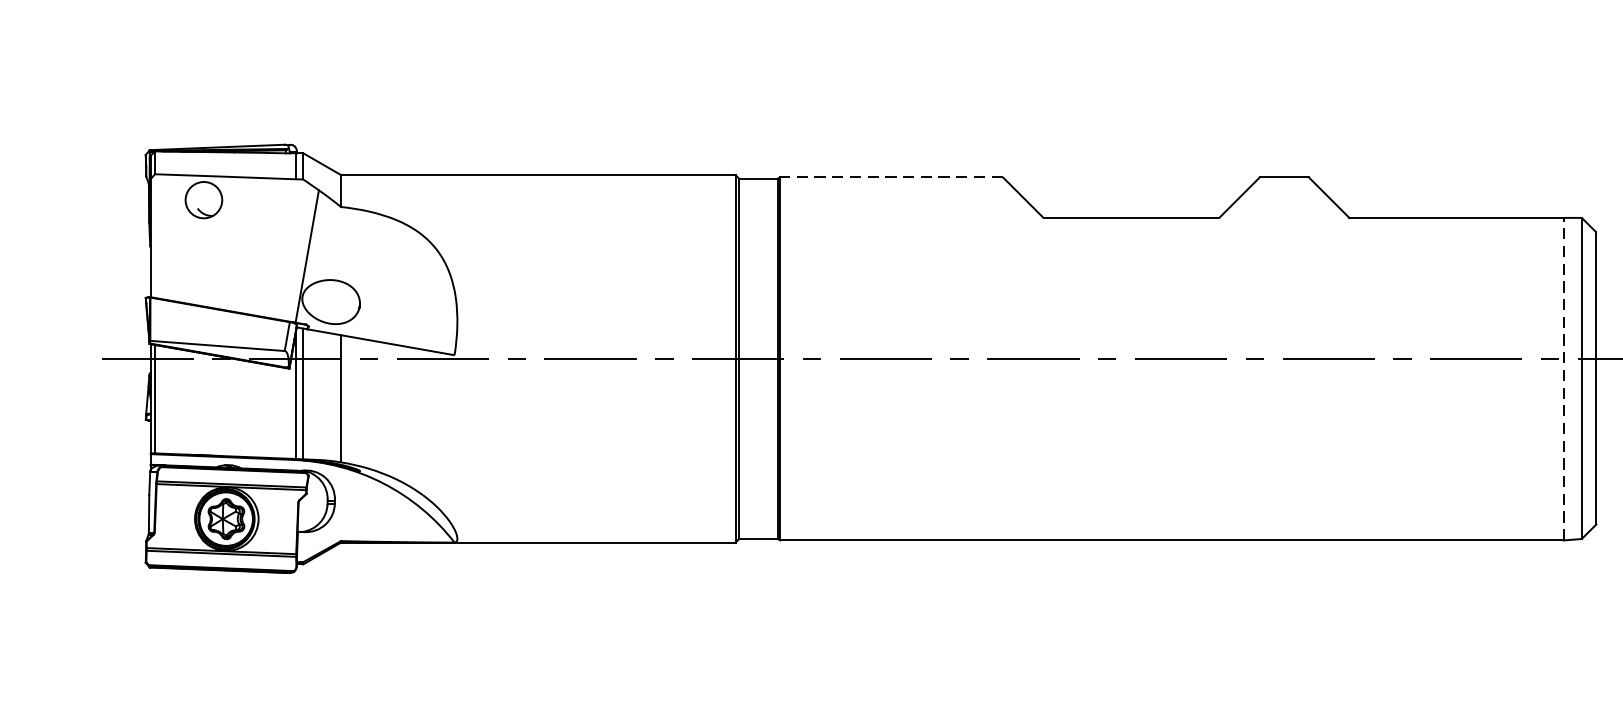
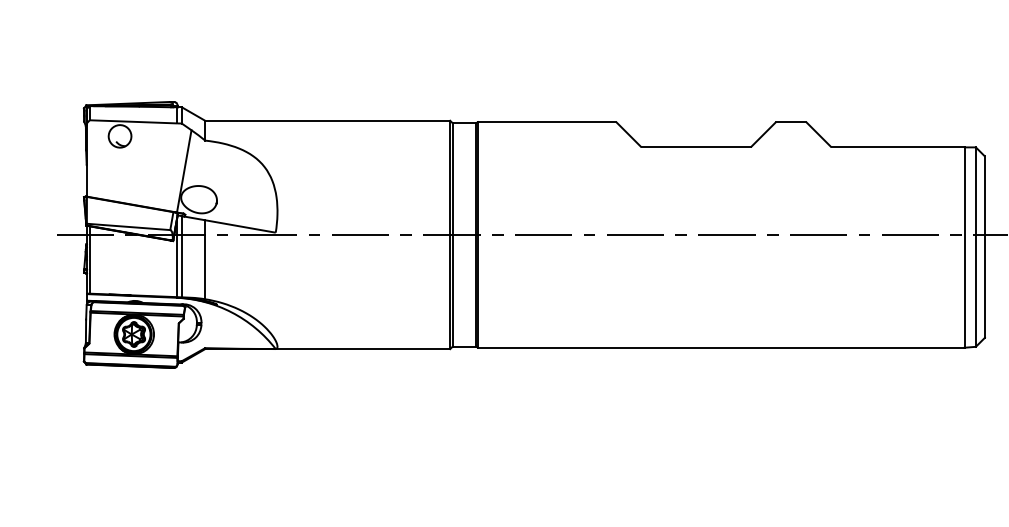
line: (890, 177) -> (546, 122), dashed -> solid
line: (1563, 379) -> (964, 247), dashed -> solid

